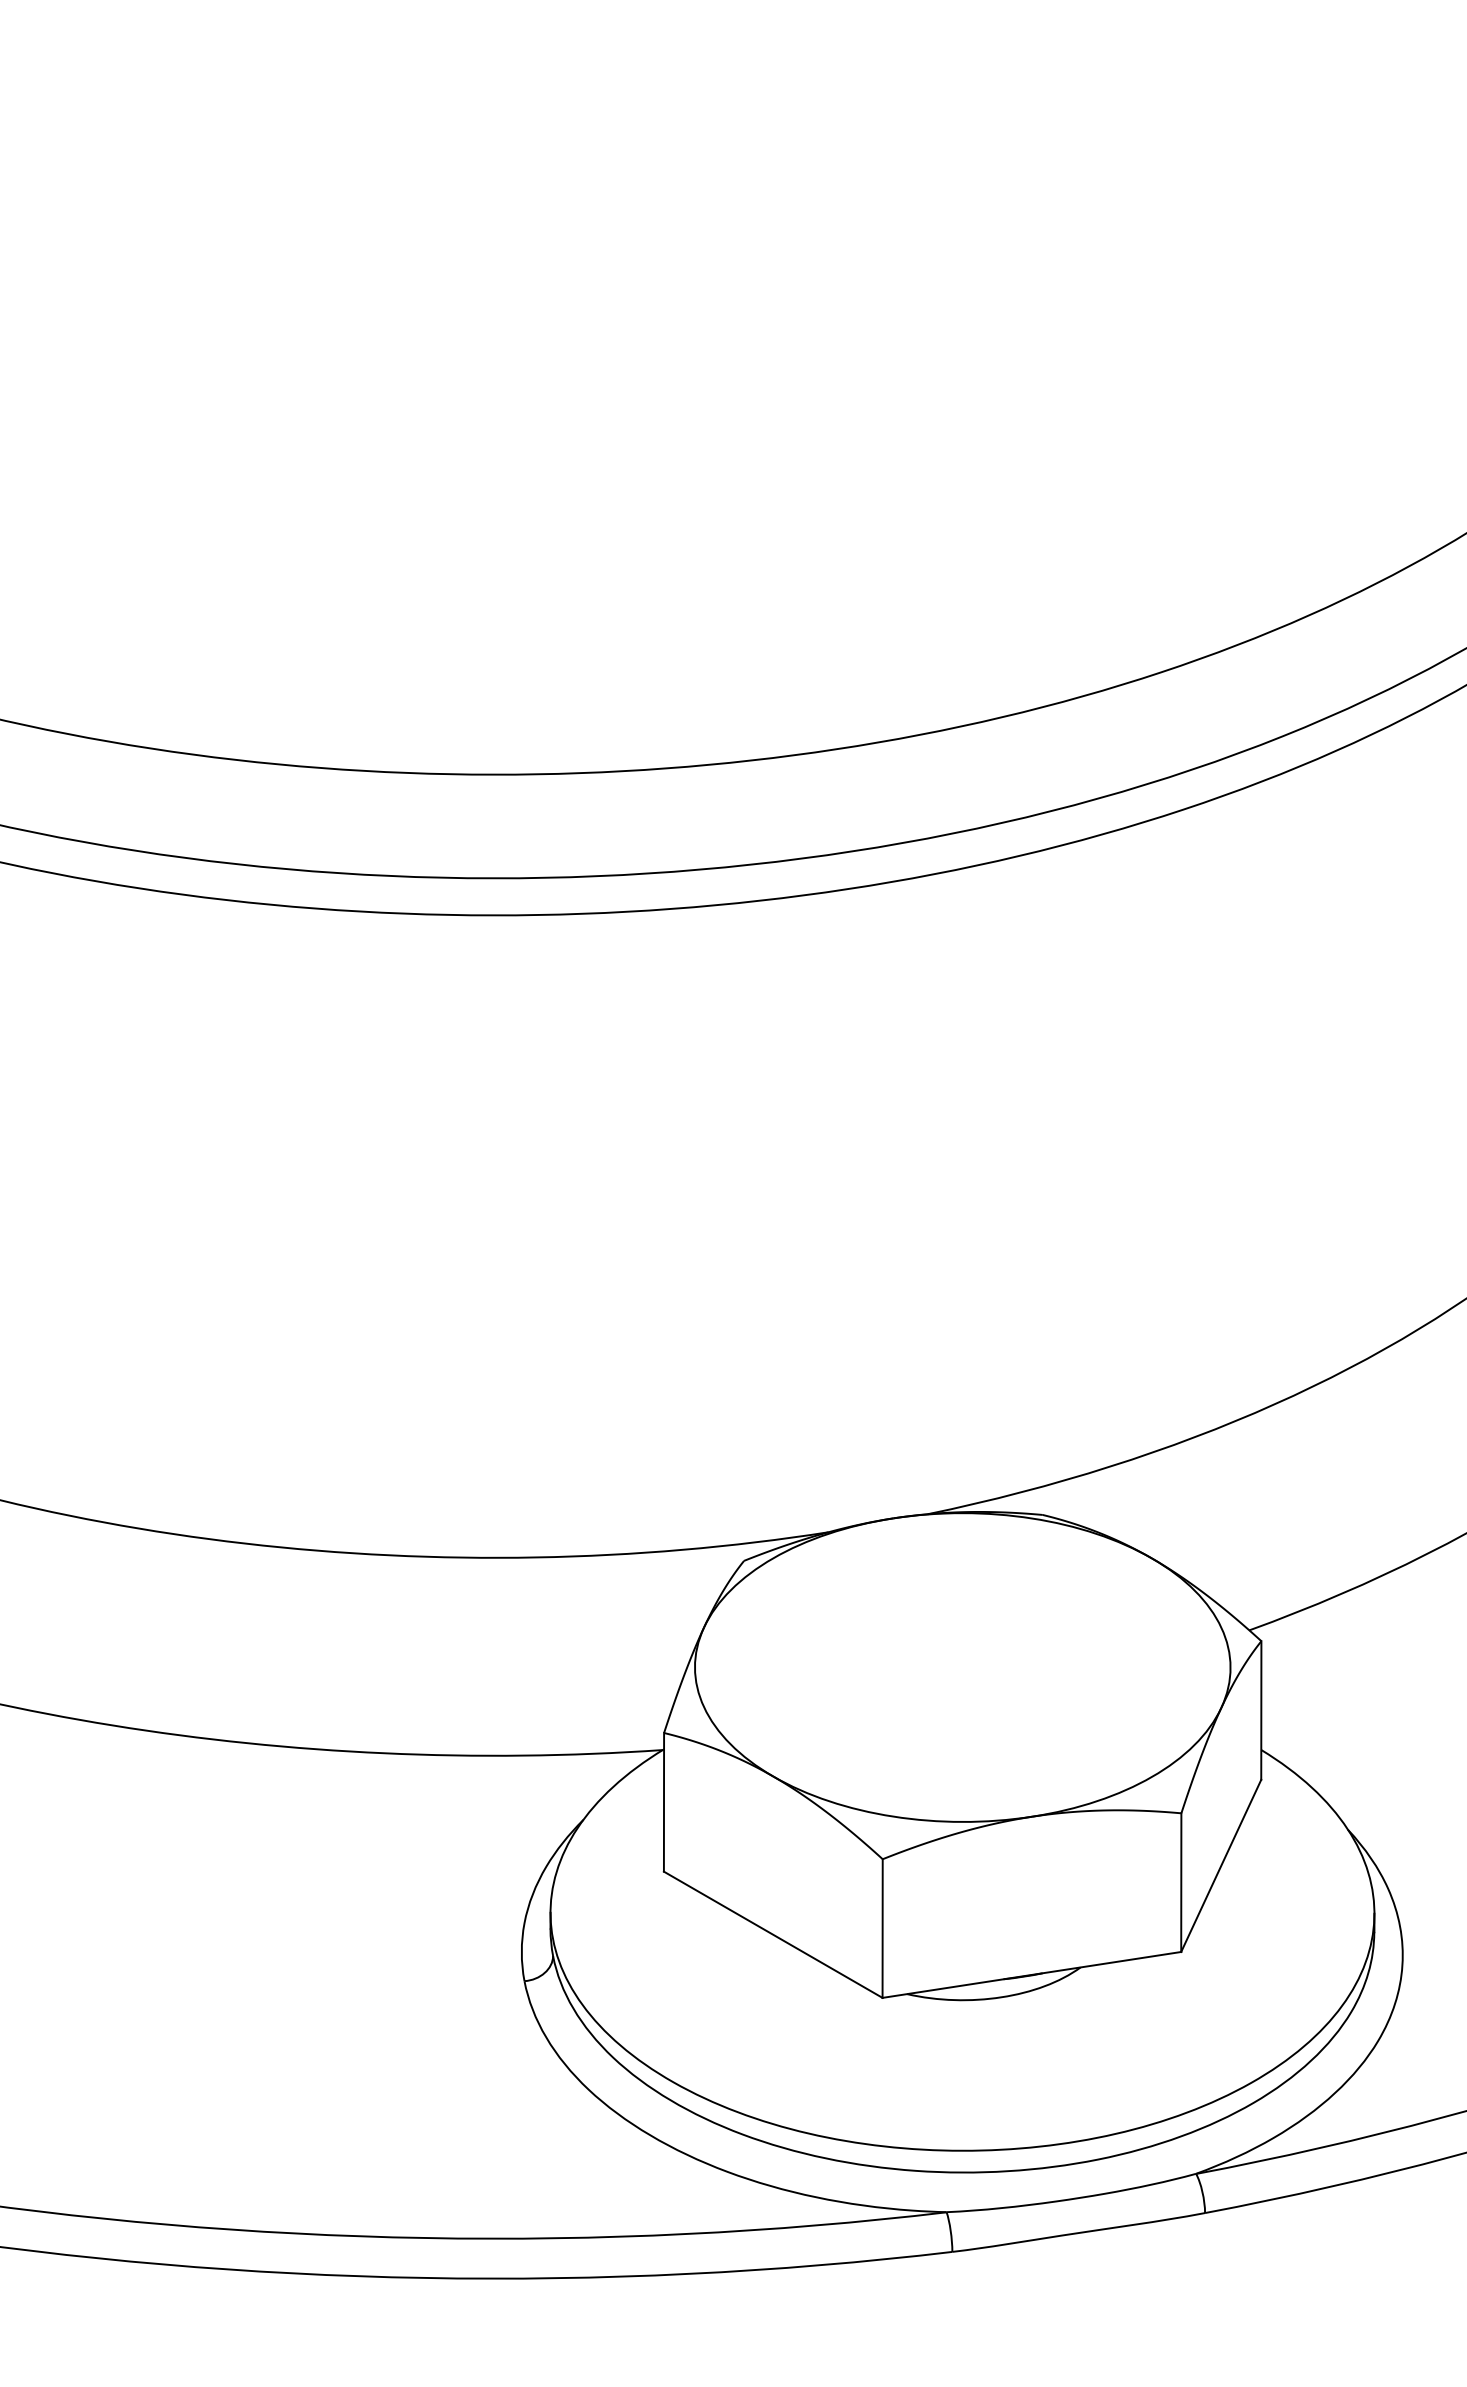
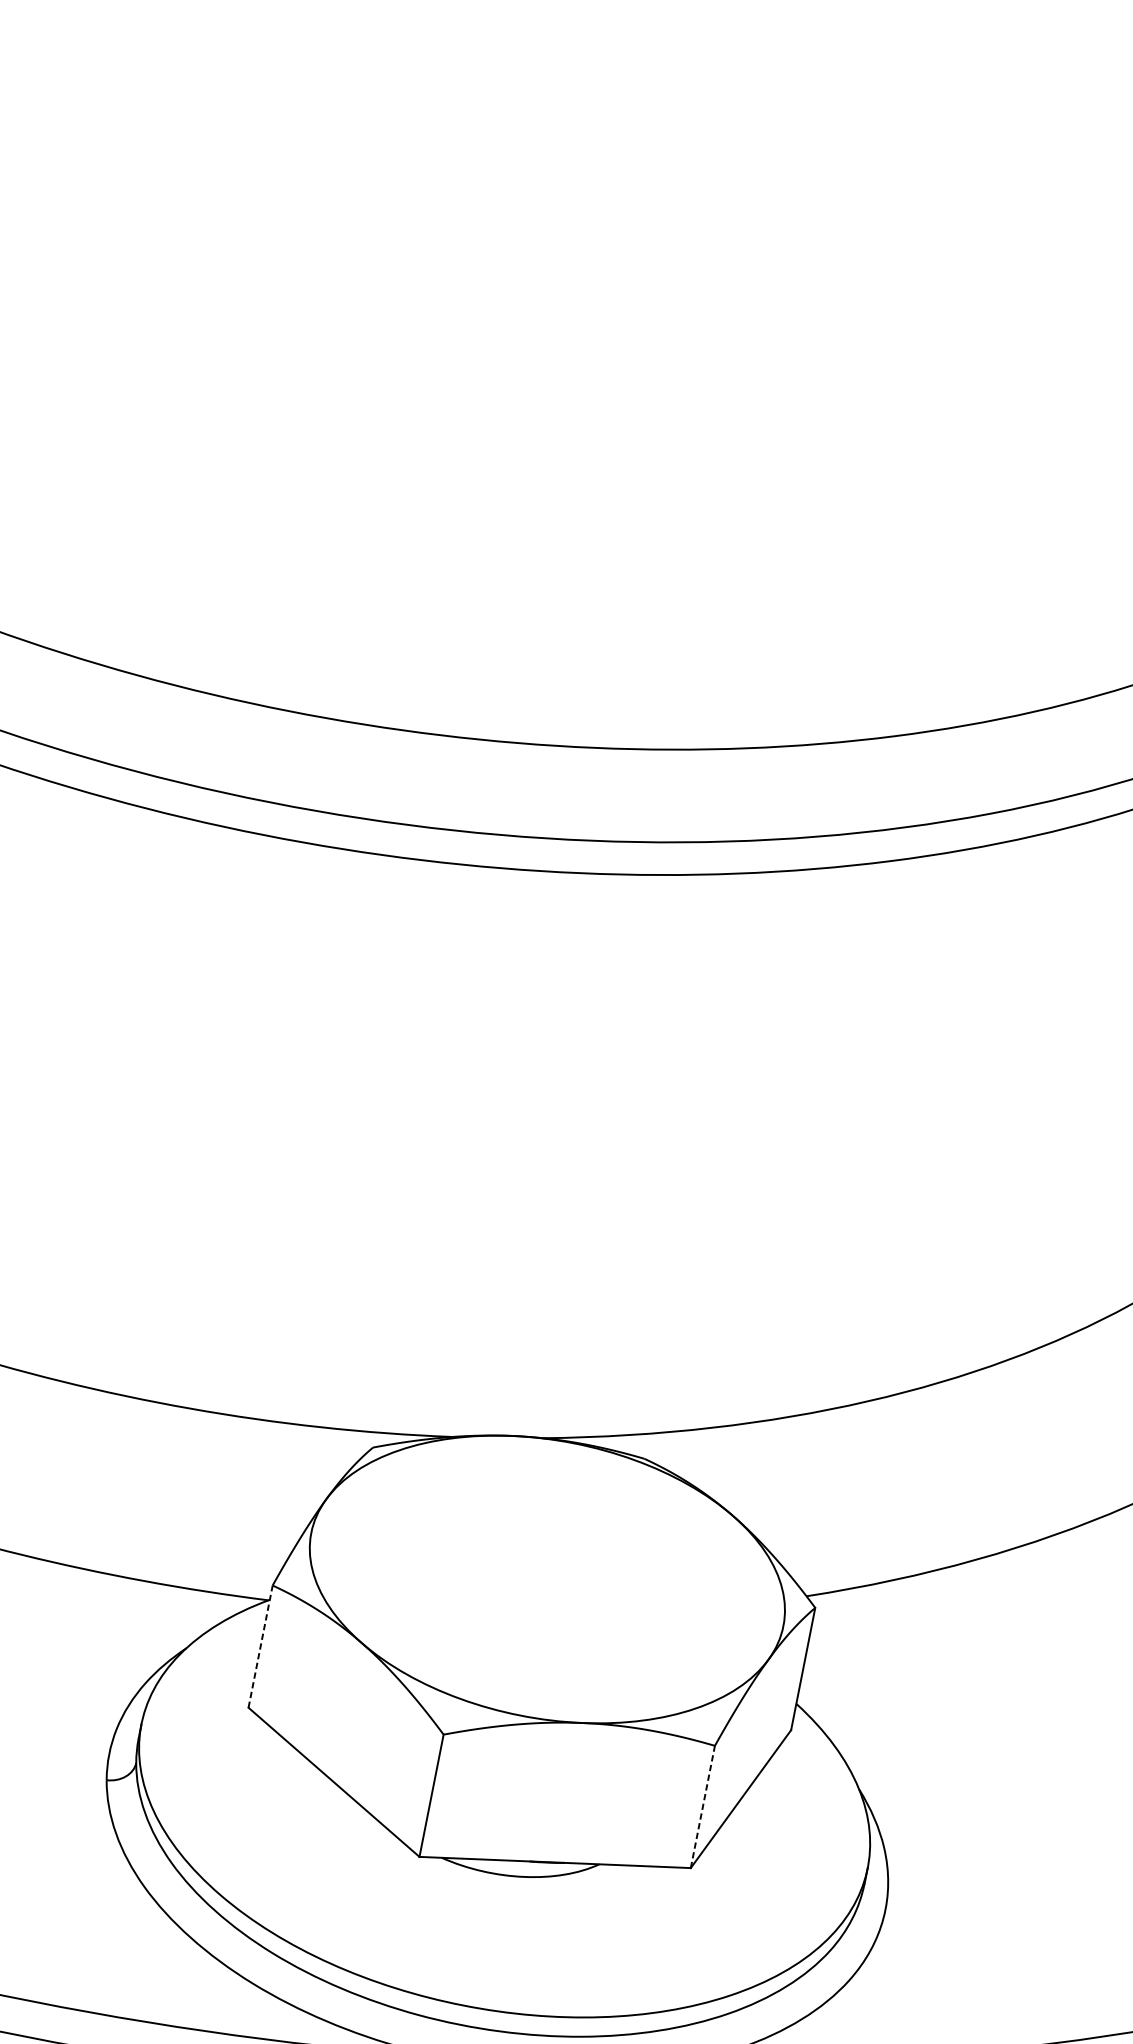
line: (664, 1801) -> (261, 1645), solid -> dashed
line: (1181, 1882) -> (703, 1806), solid -> dashed

